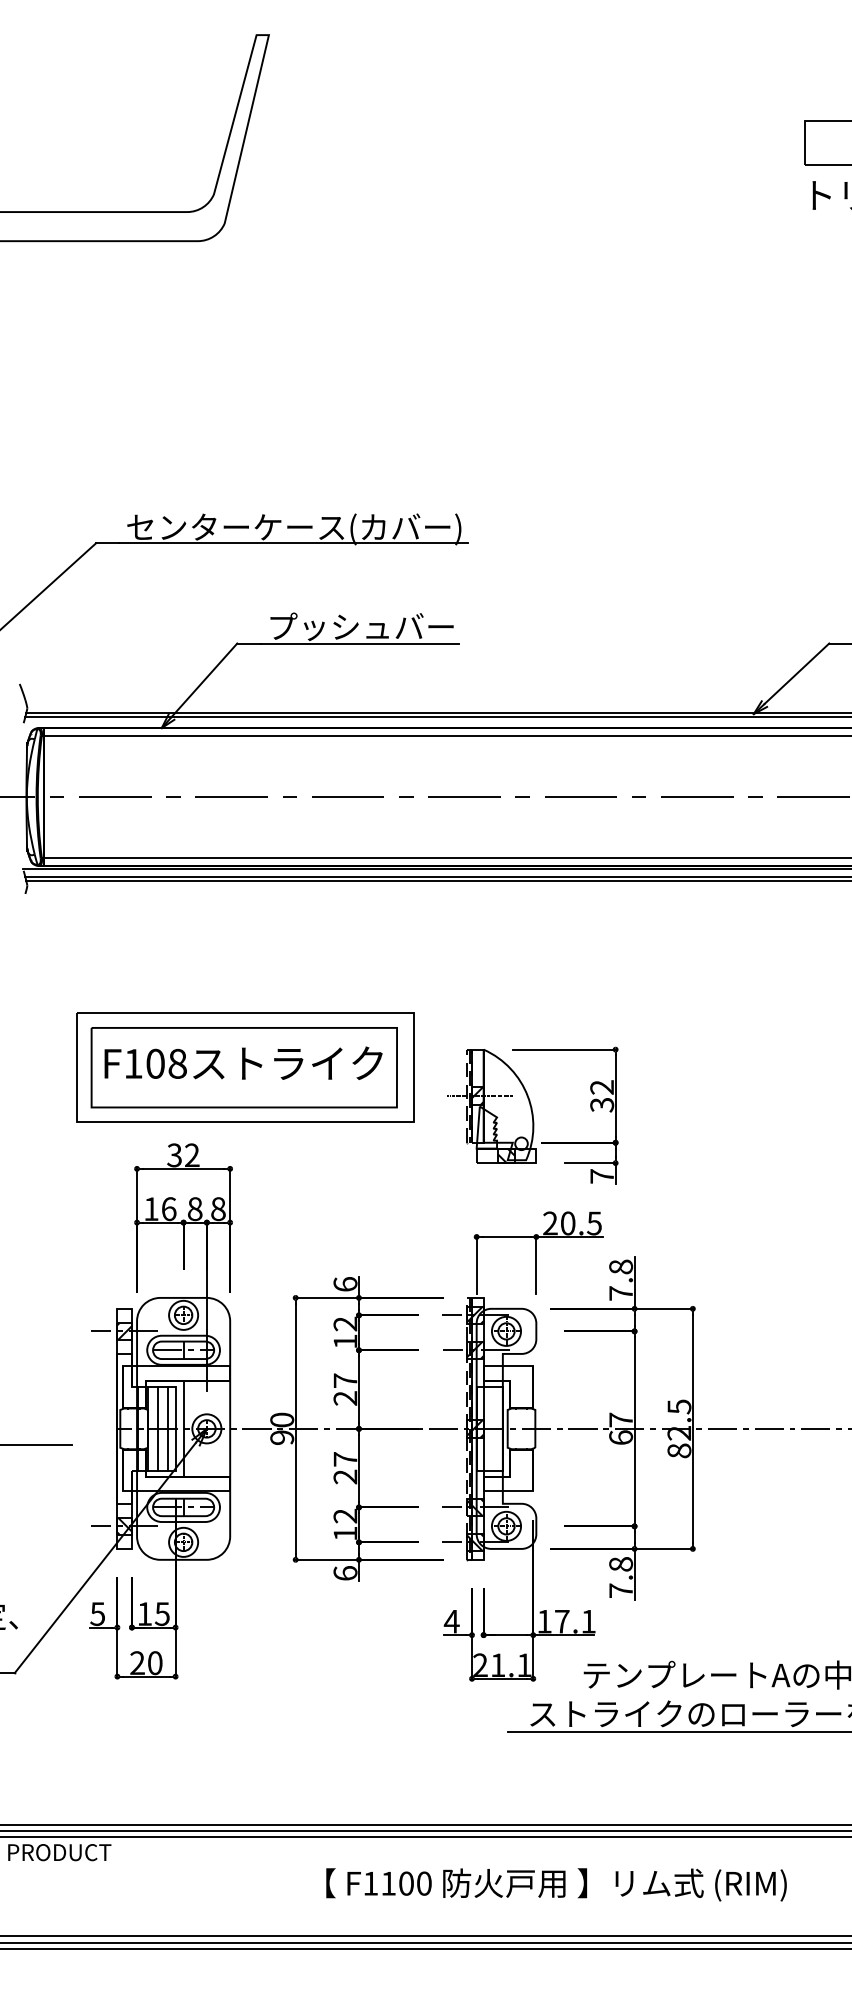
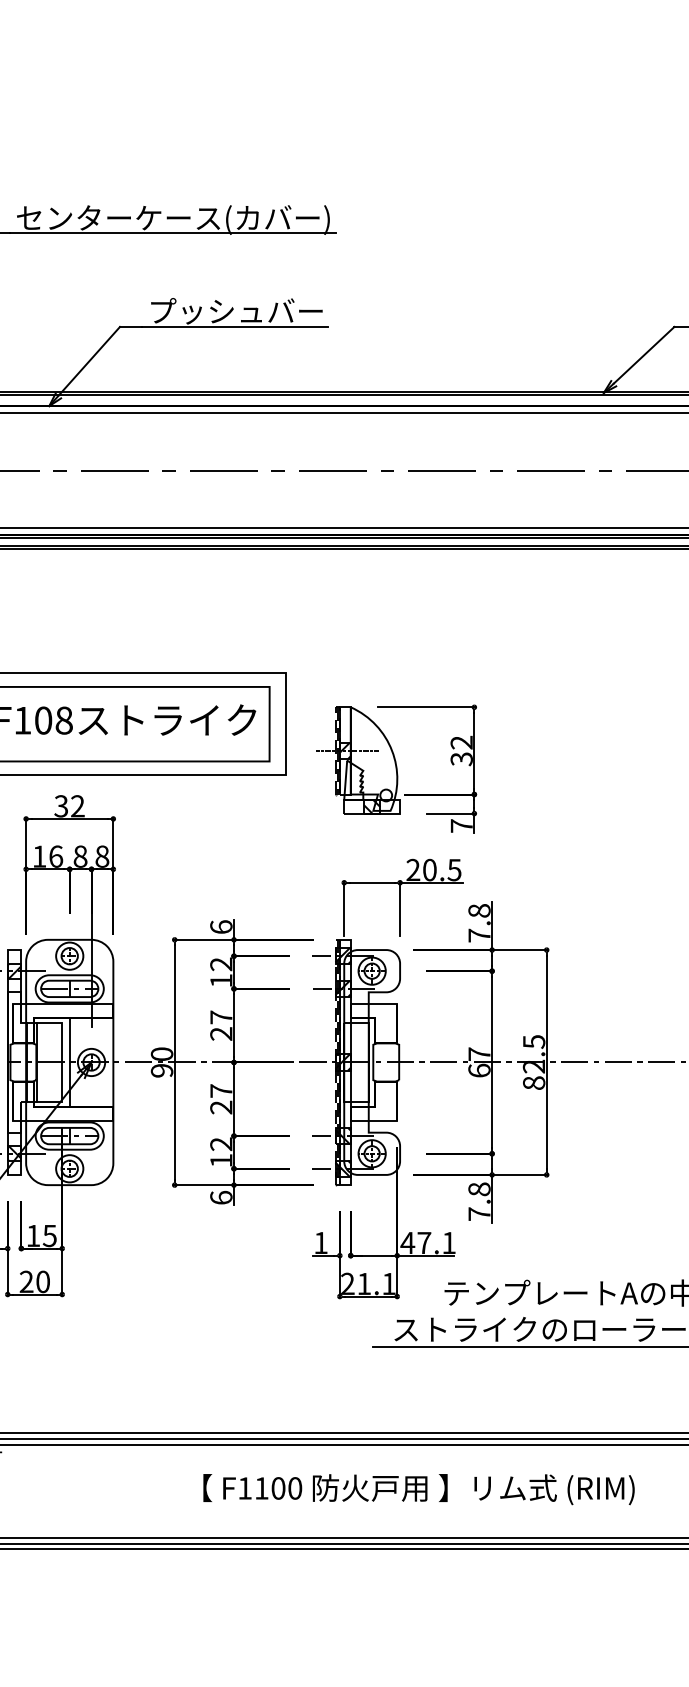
line: (158, 1428) -> (46, 1062), removed
line: (168, 1428) -> (55, 1062), removed
text: (451, 1621) -> (320, 1242), 4 -> 1
text: (544, 1621) -> (407, 1242), 17.1 -> 47.1

